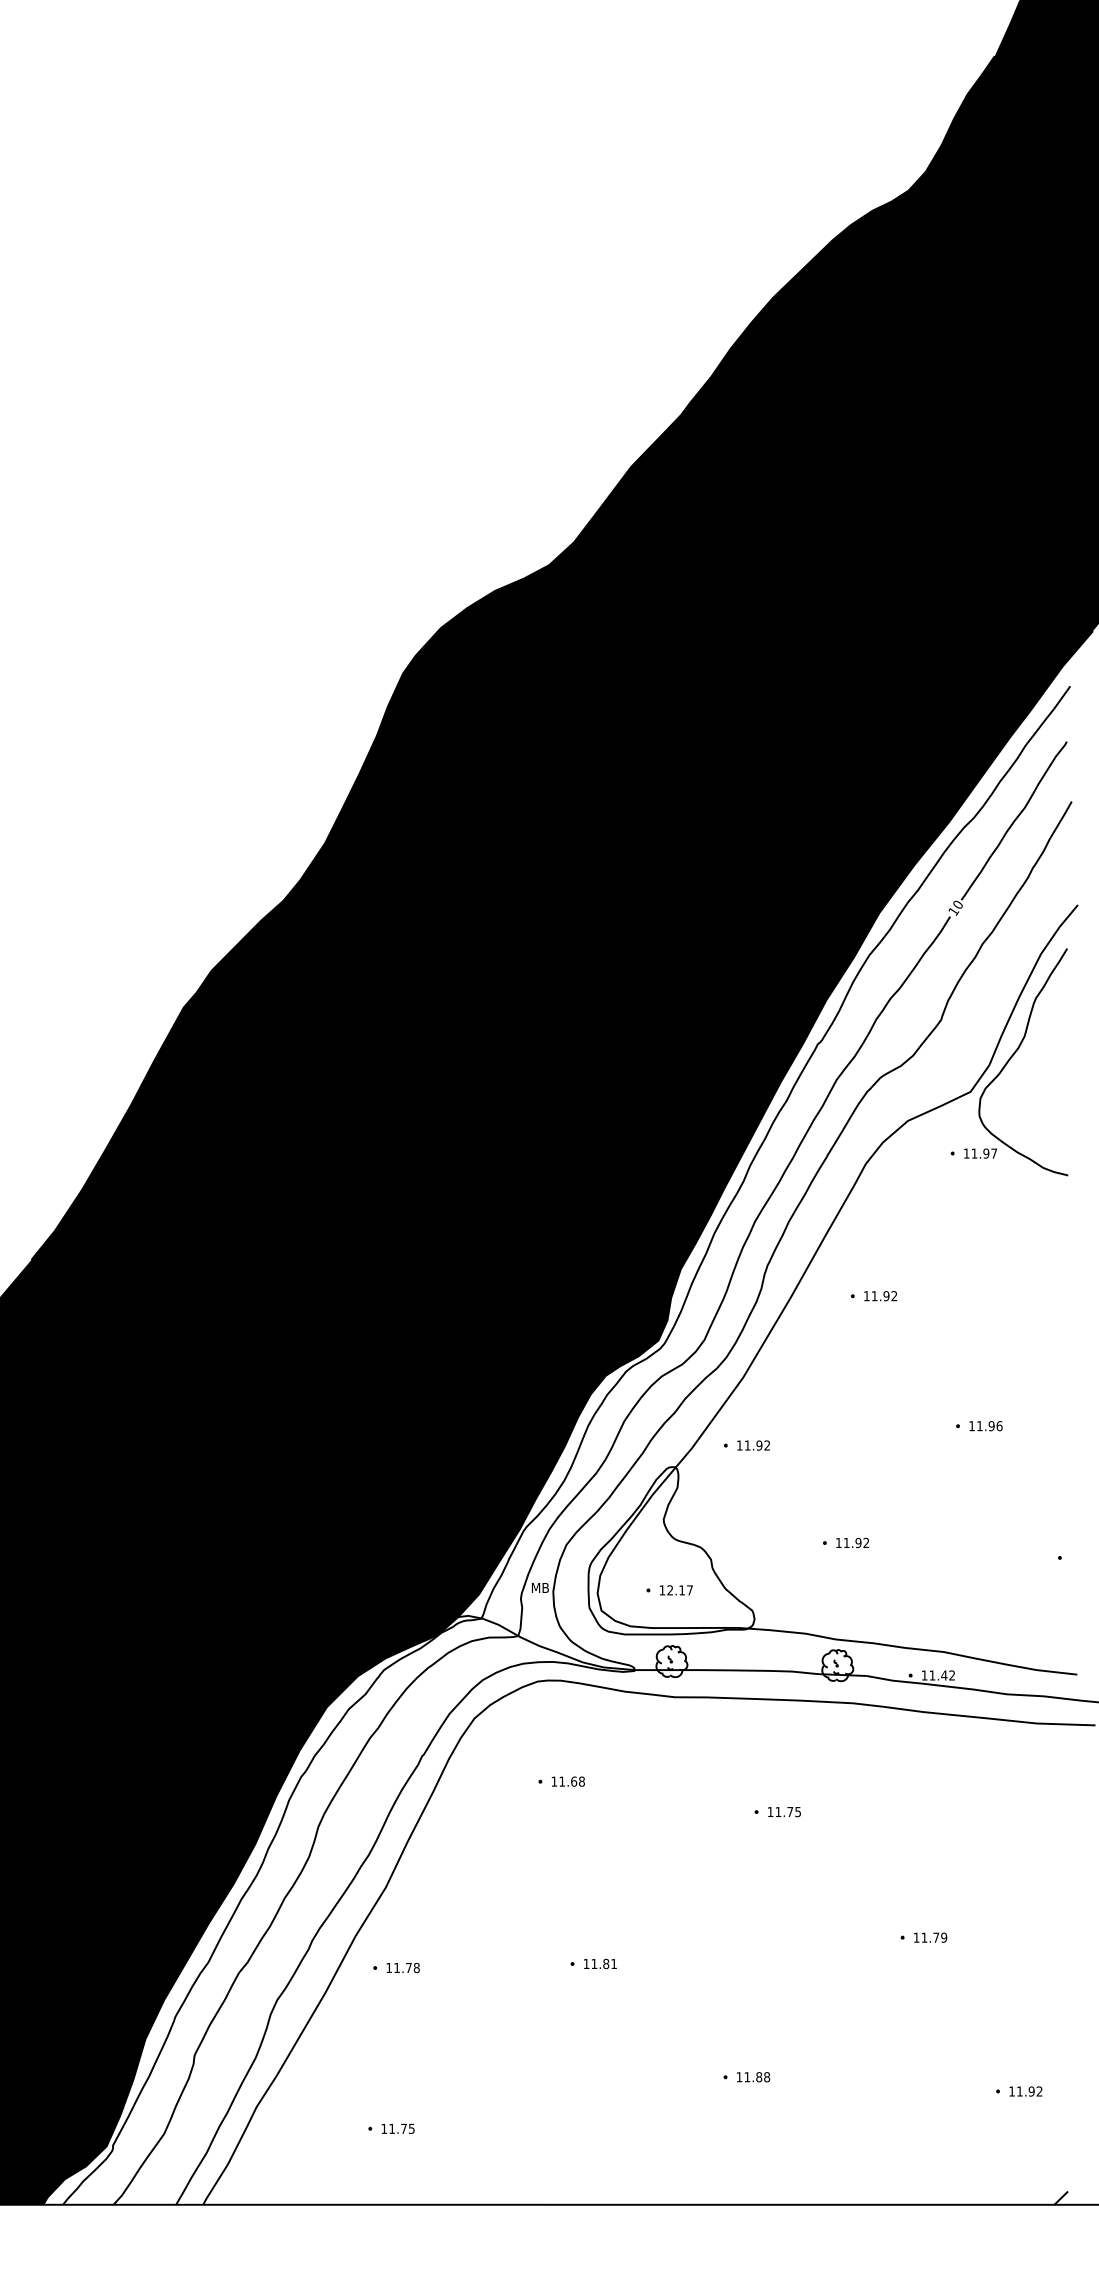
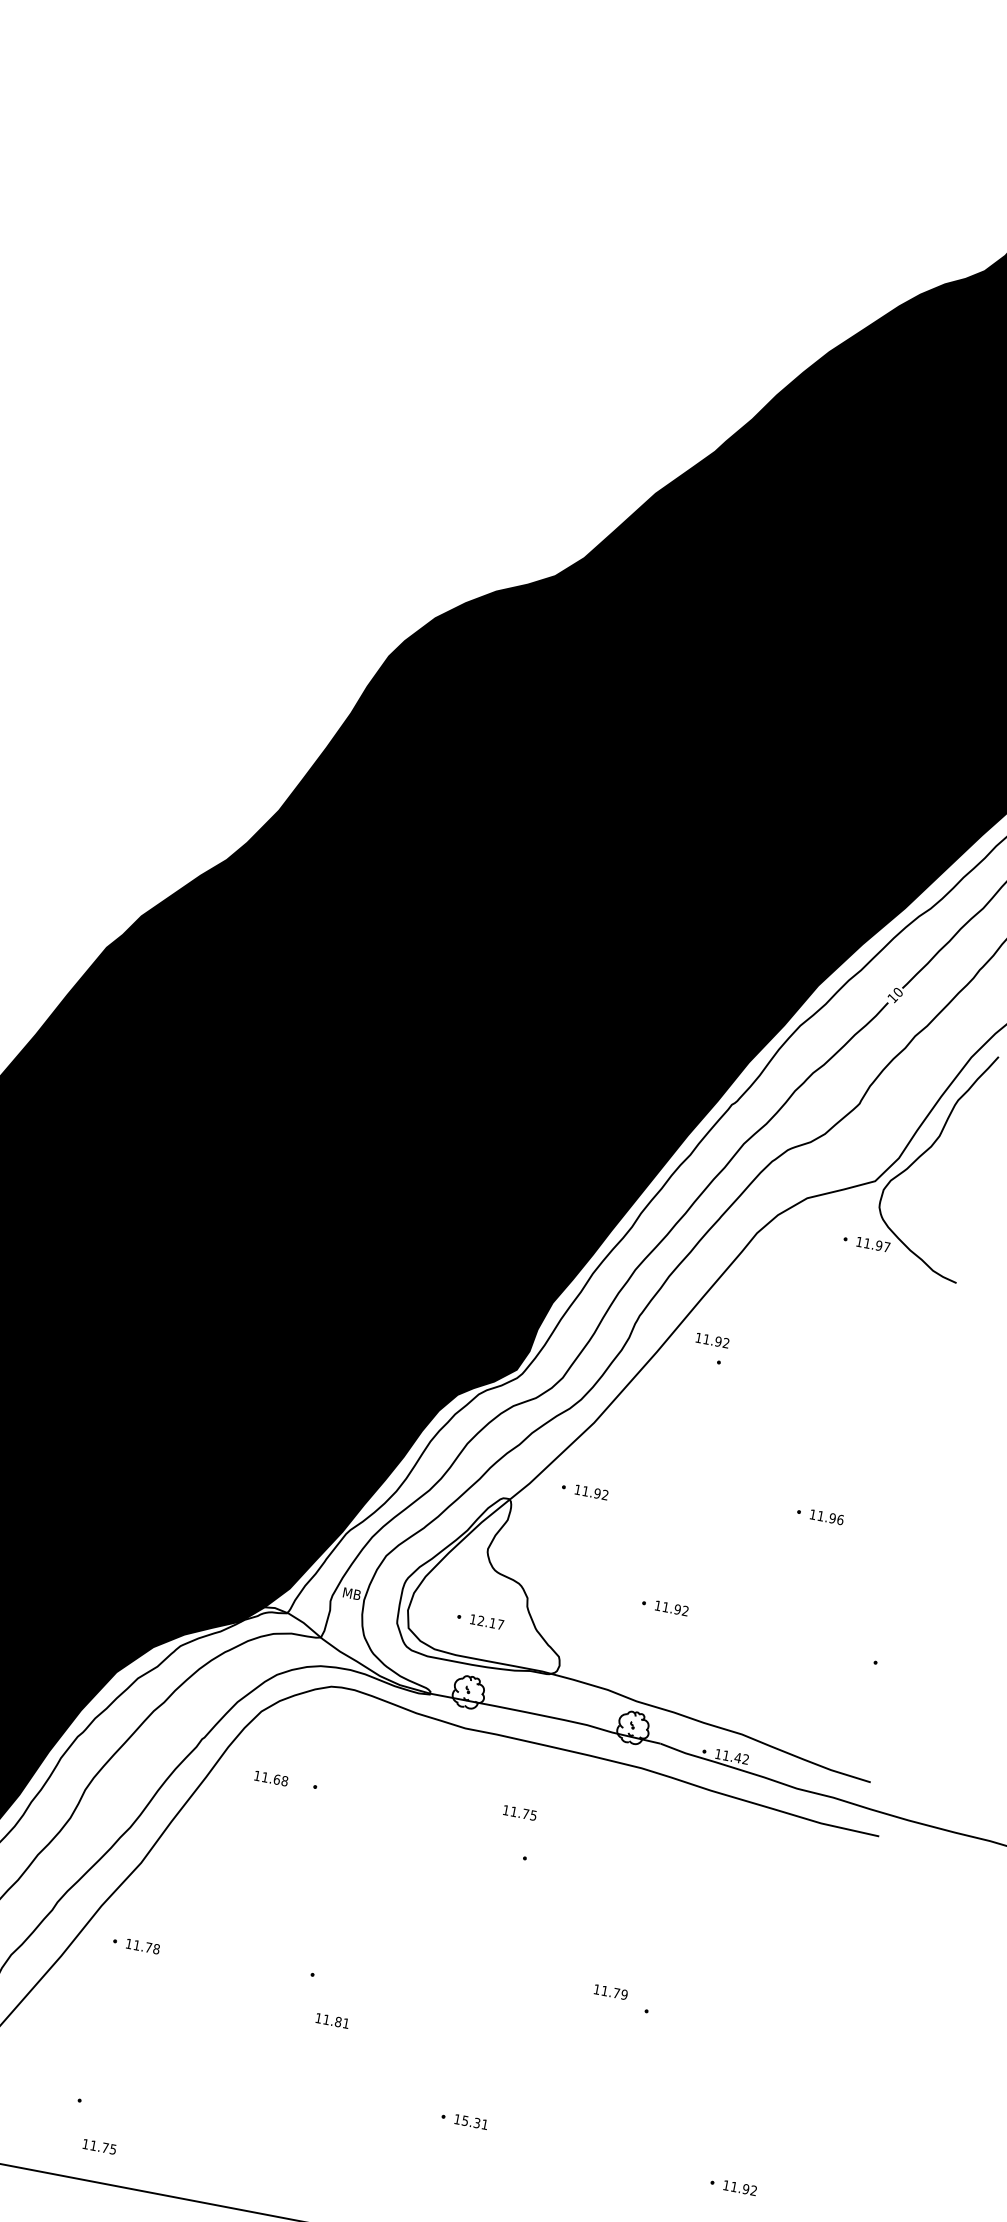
text: (880, 1296) -> (712, 1340), moved
text: (567, 1781) -> (270, 1778), moved
text: (784, 1812) -> (519, 1813), moved
text: (930, 1937) -> (610, 1991), moved
text: (600, 1963) -> (332, 2020), moved
text: (757, 2077) -> (475, 2123), 11.88 -> 15.31
text: (397, 2128) -> (99, 2146), moved

